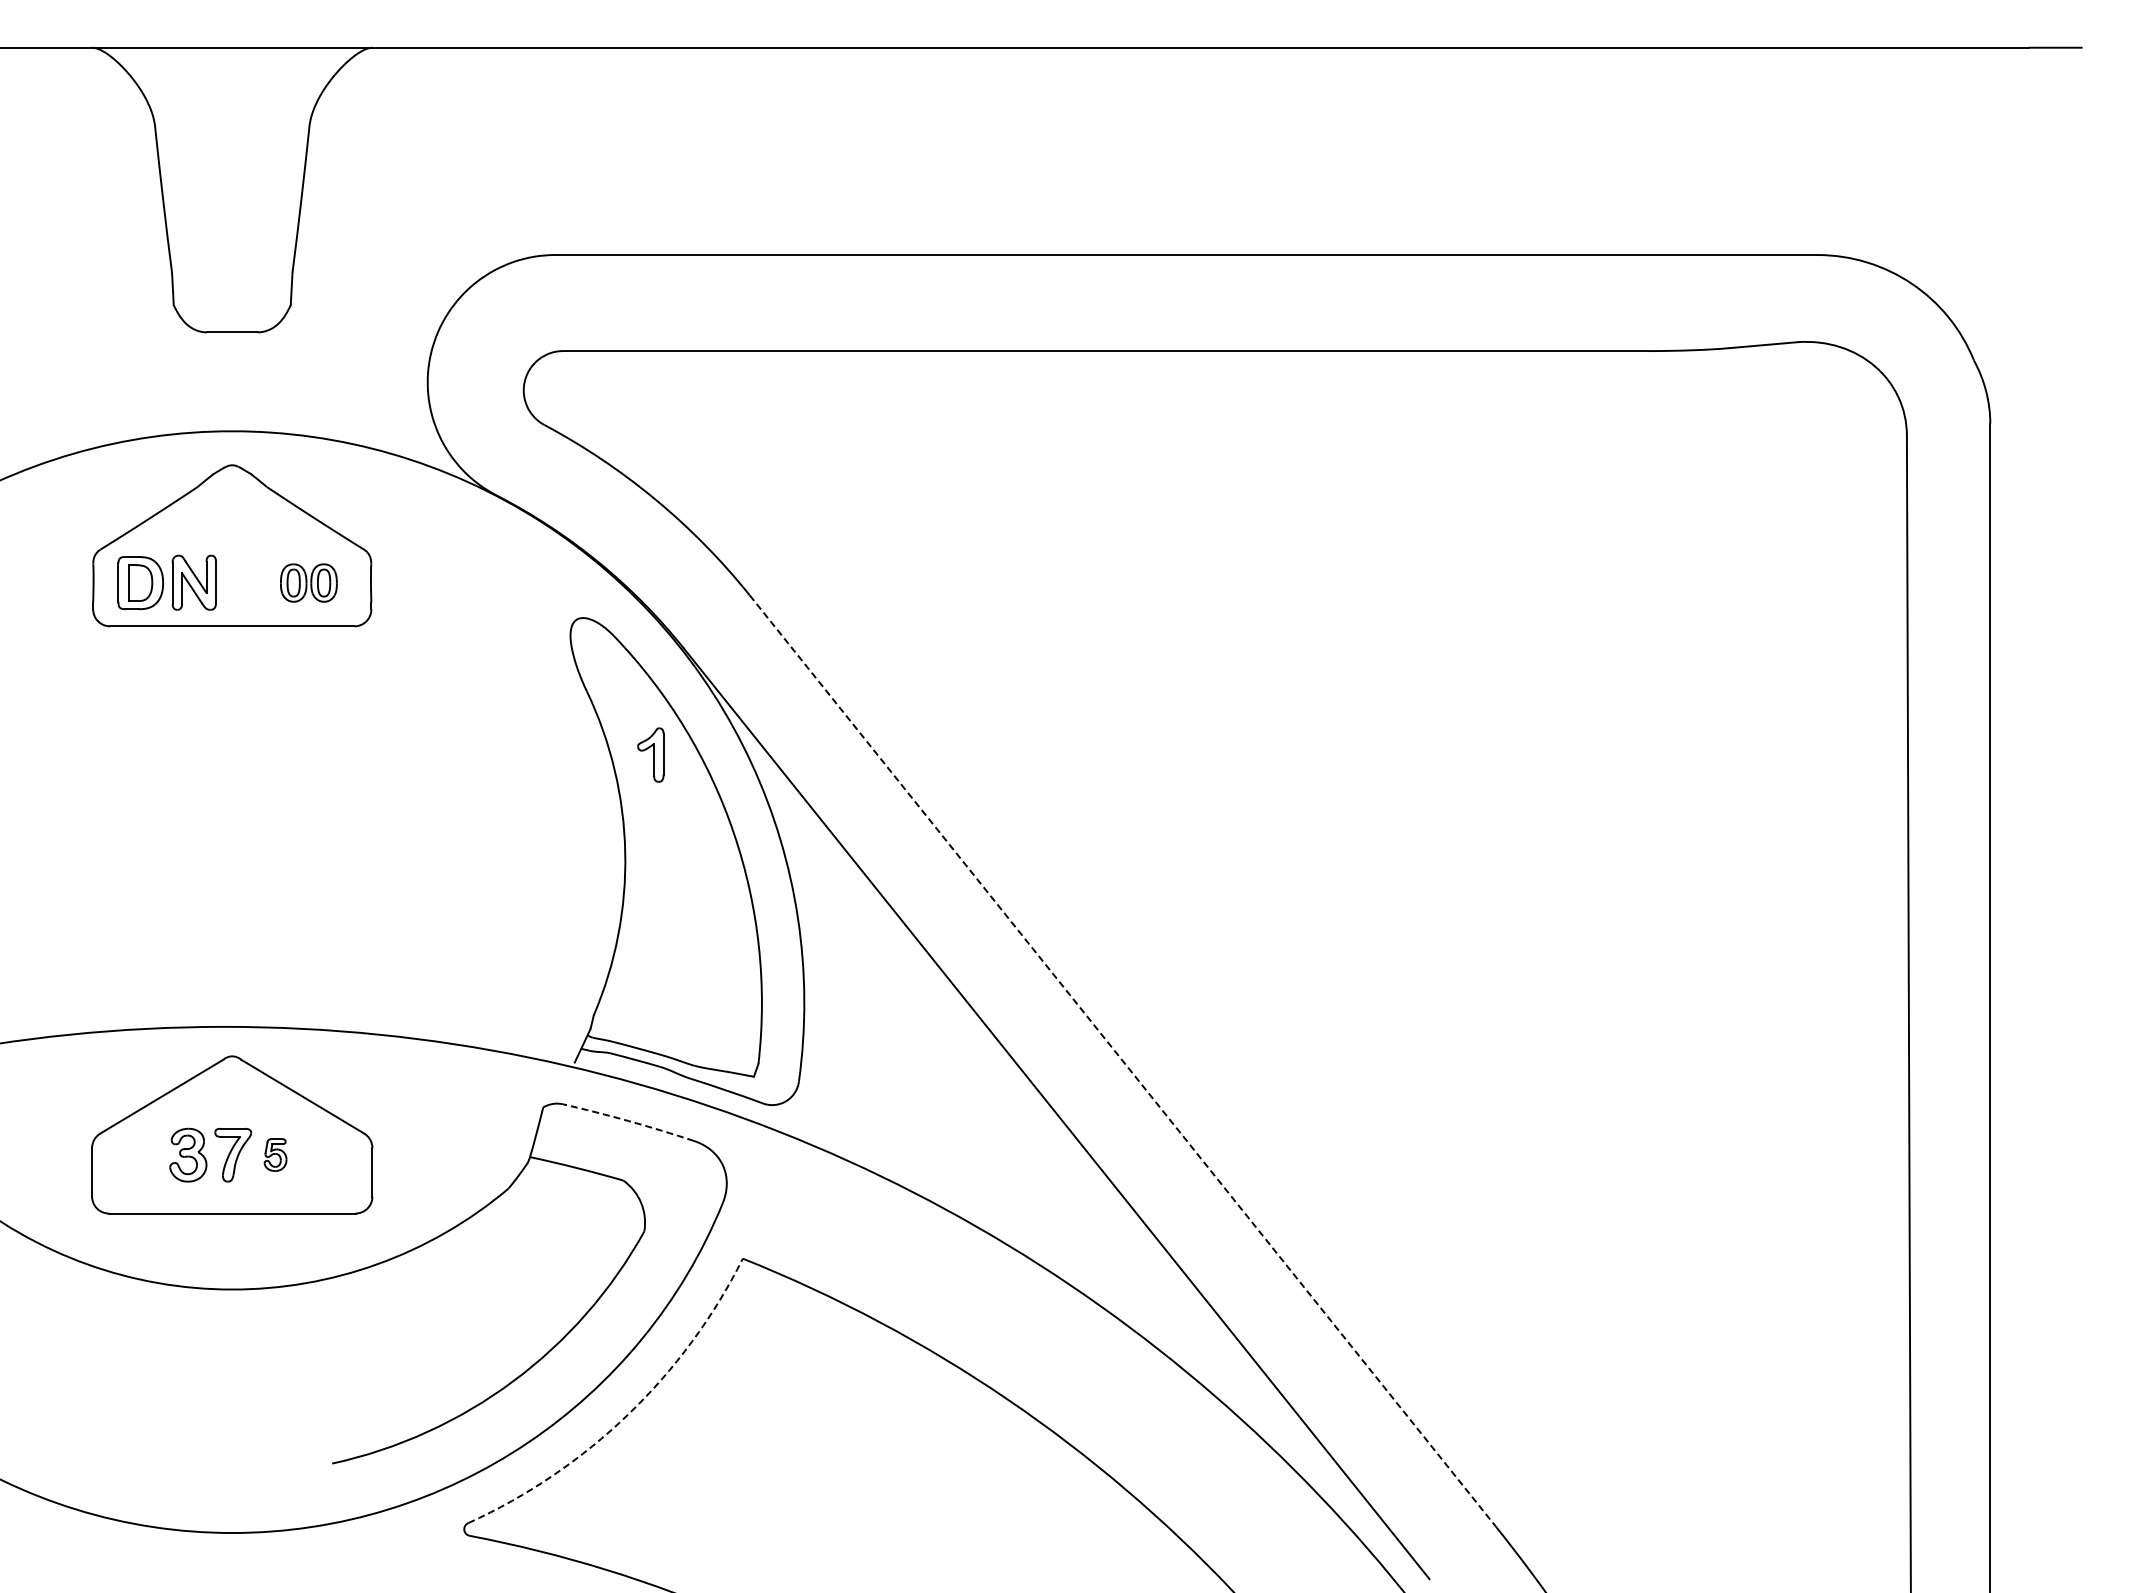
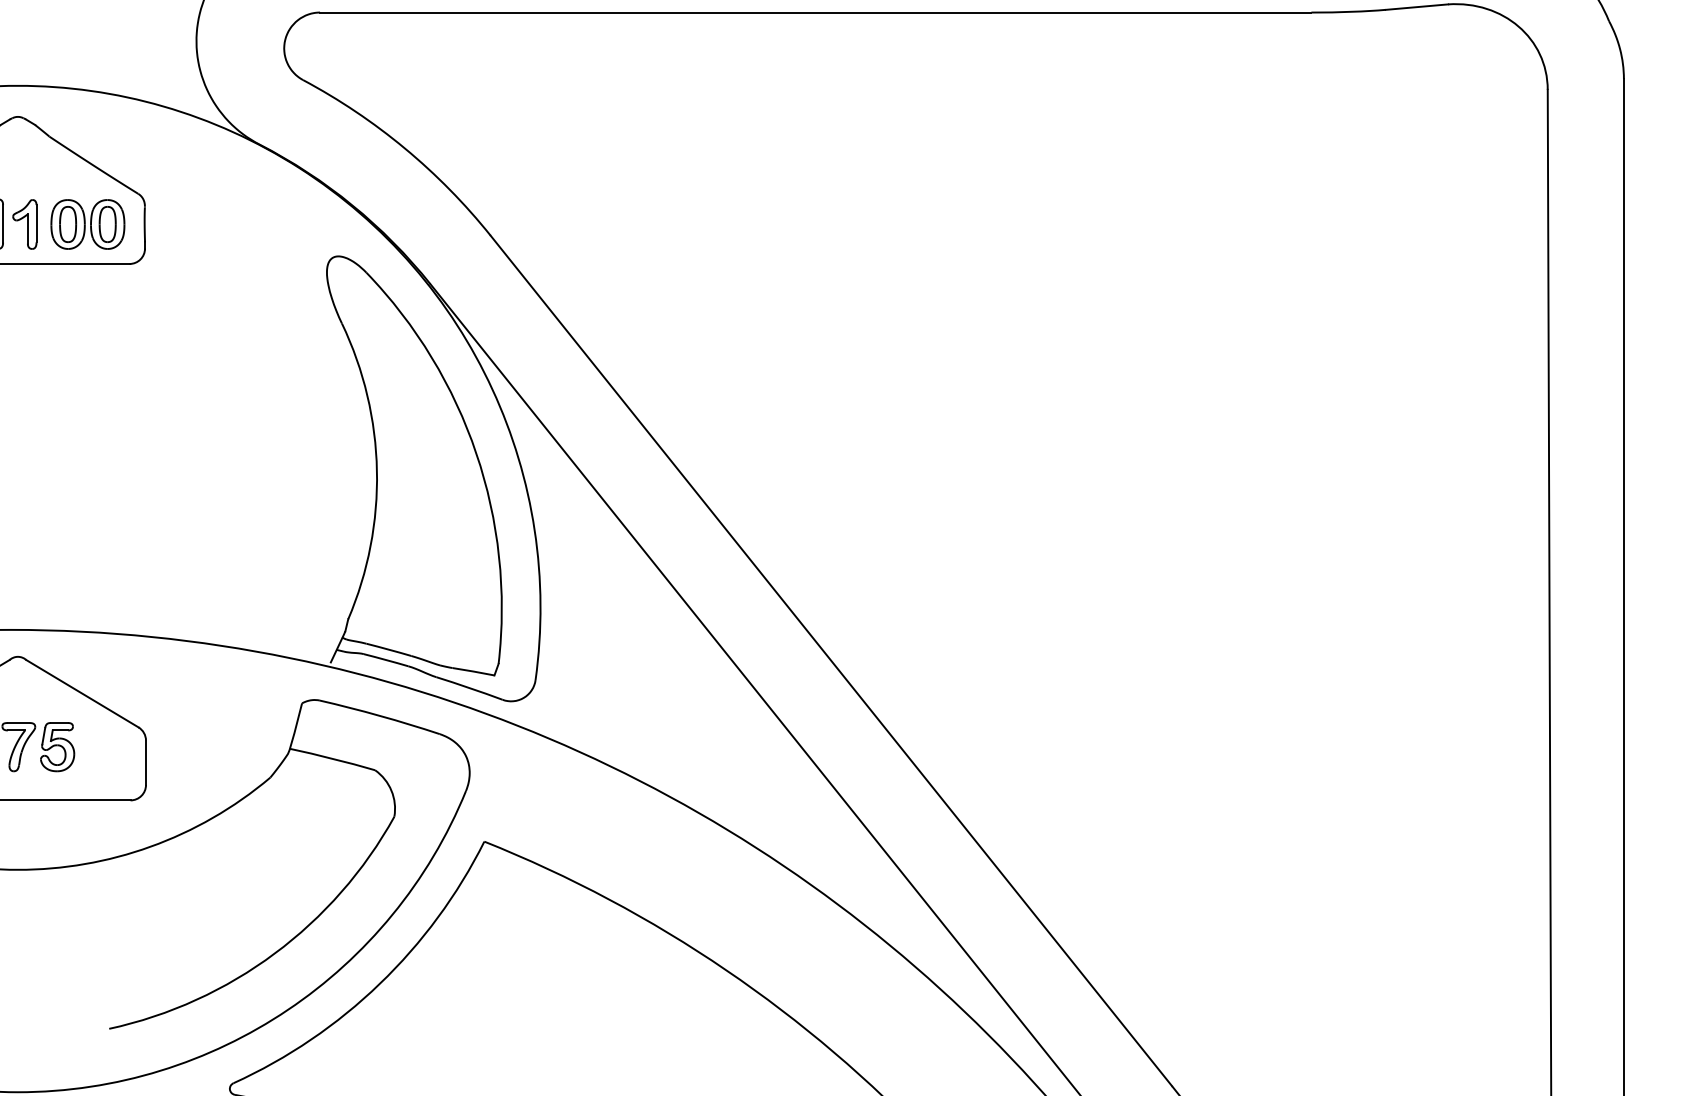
part: (308, 582) -> (87, 223), size x1.43
part: (650, 754) -> (24, 223), moved
line: (1123, 1061) -> (832, 661), dashed -> solid
arc: (628, 1121) -> (379, 716), dashed -> solid
part: (275, 1154) -> (57, 746), size x1.67
arc: (628, 1414) -> (379, 983), dashed -> solid

